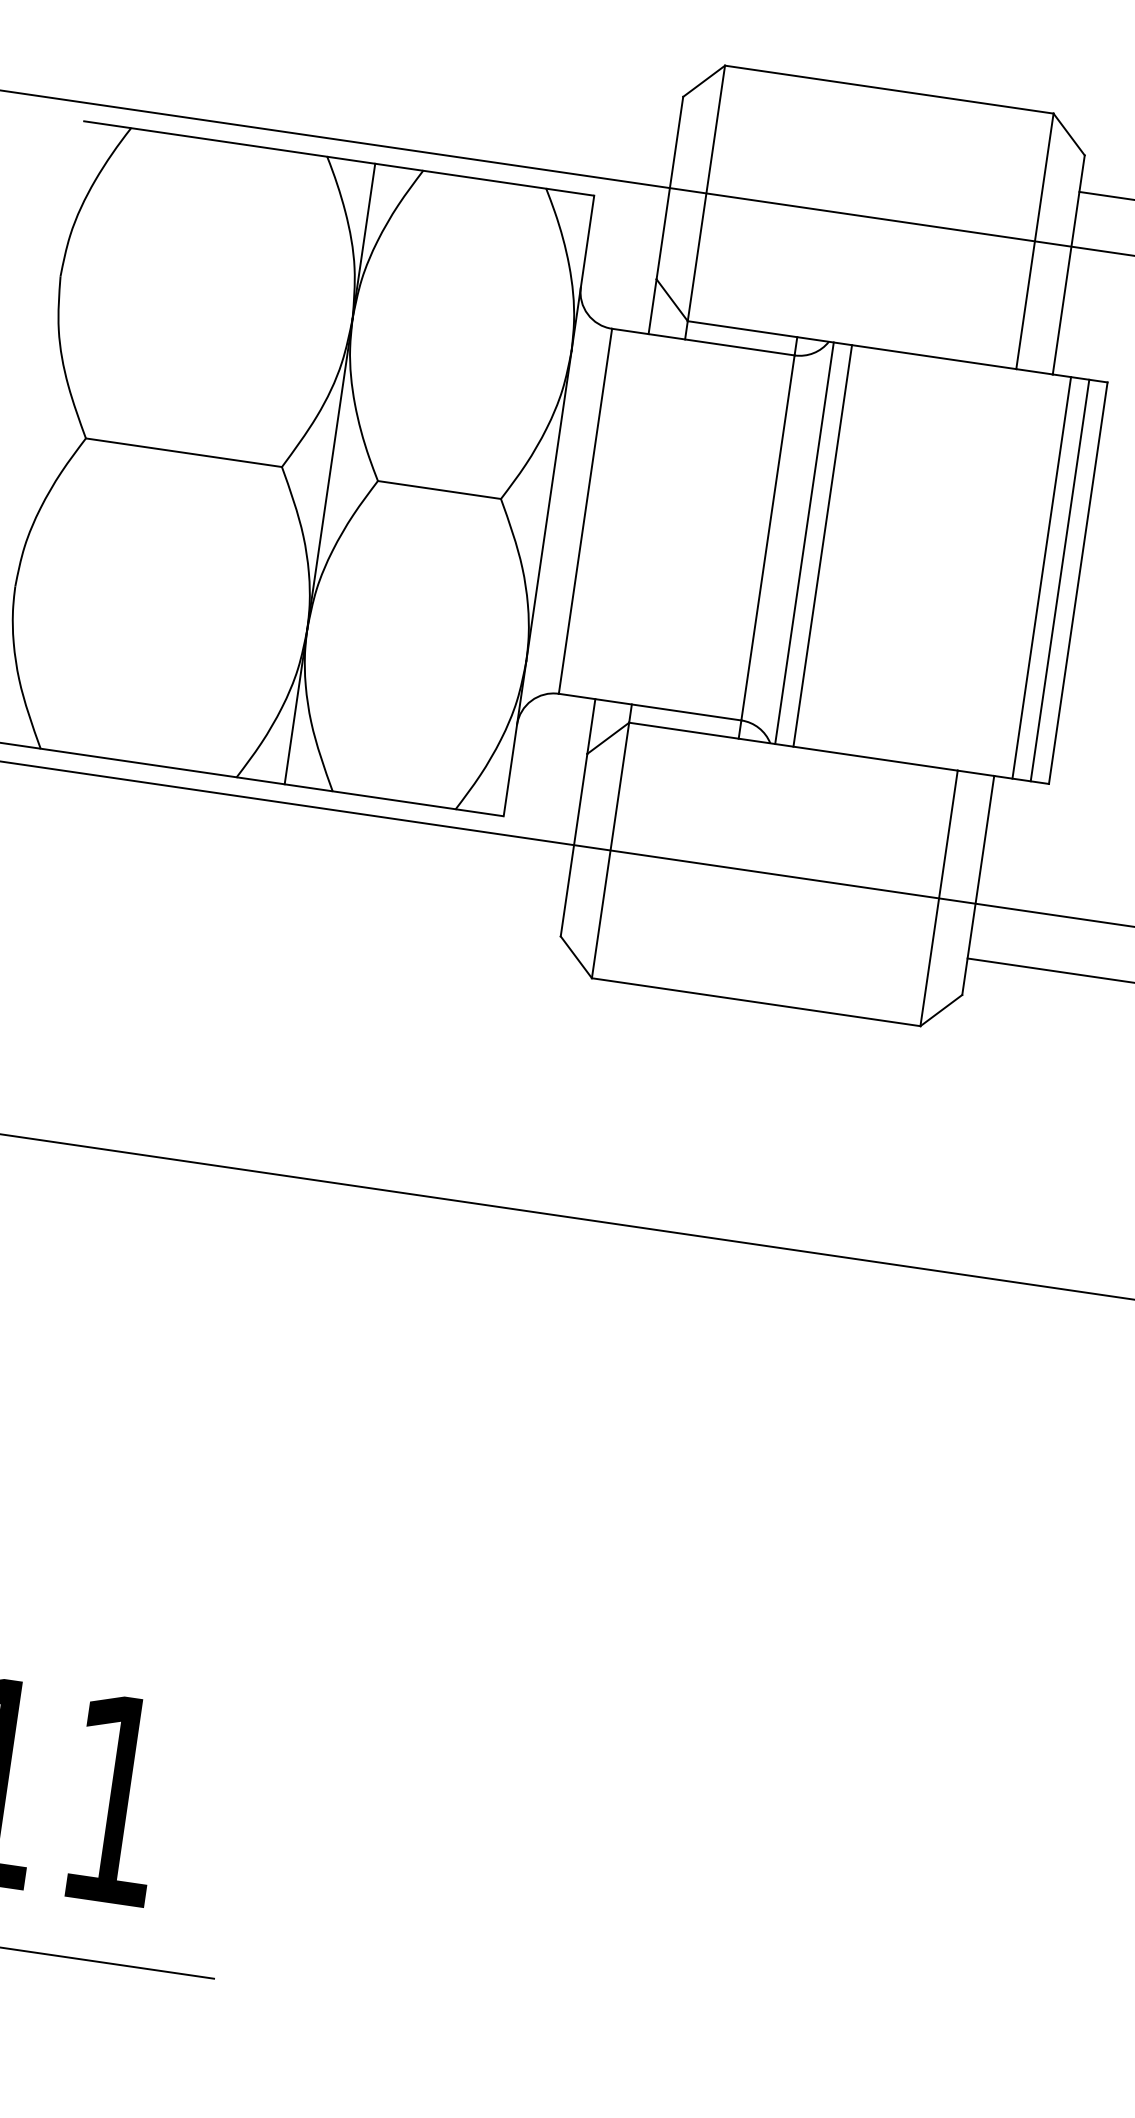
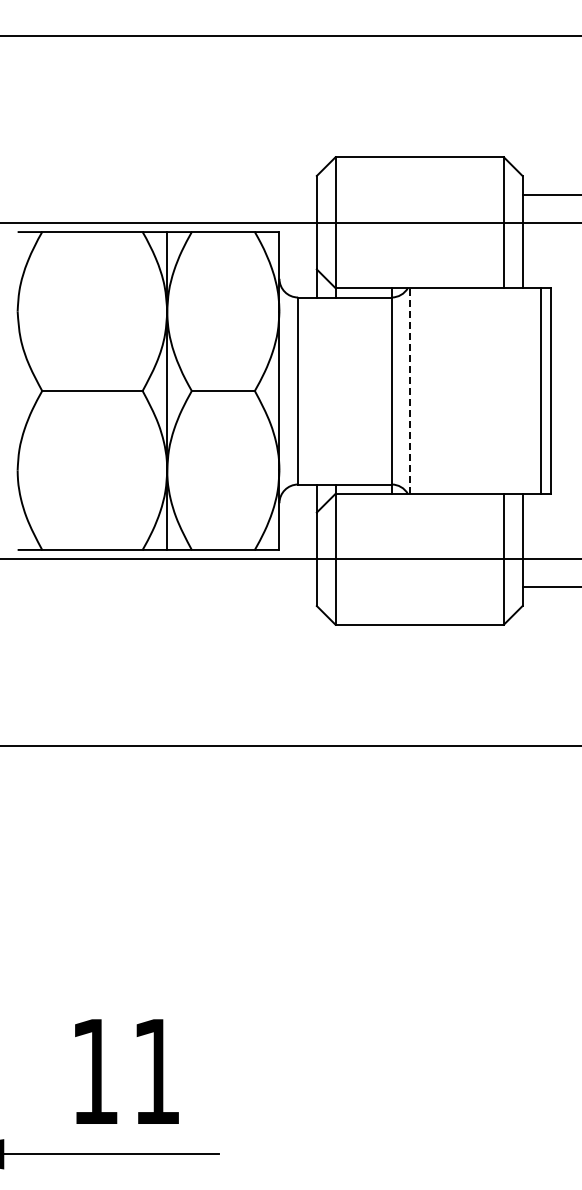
line: (804, 544) -> (410, 391), solid -> dashed
line: (822, 544) -> (419, 390), removed
line: (1041, 576) -> (531, 390), removed

